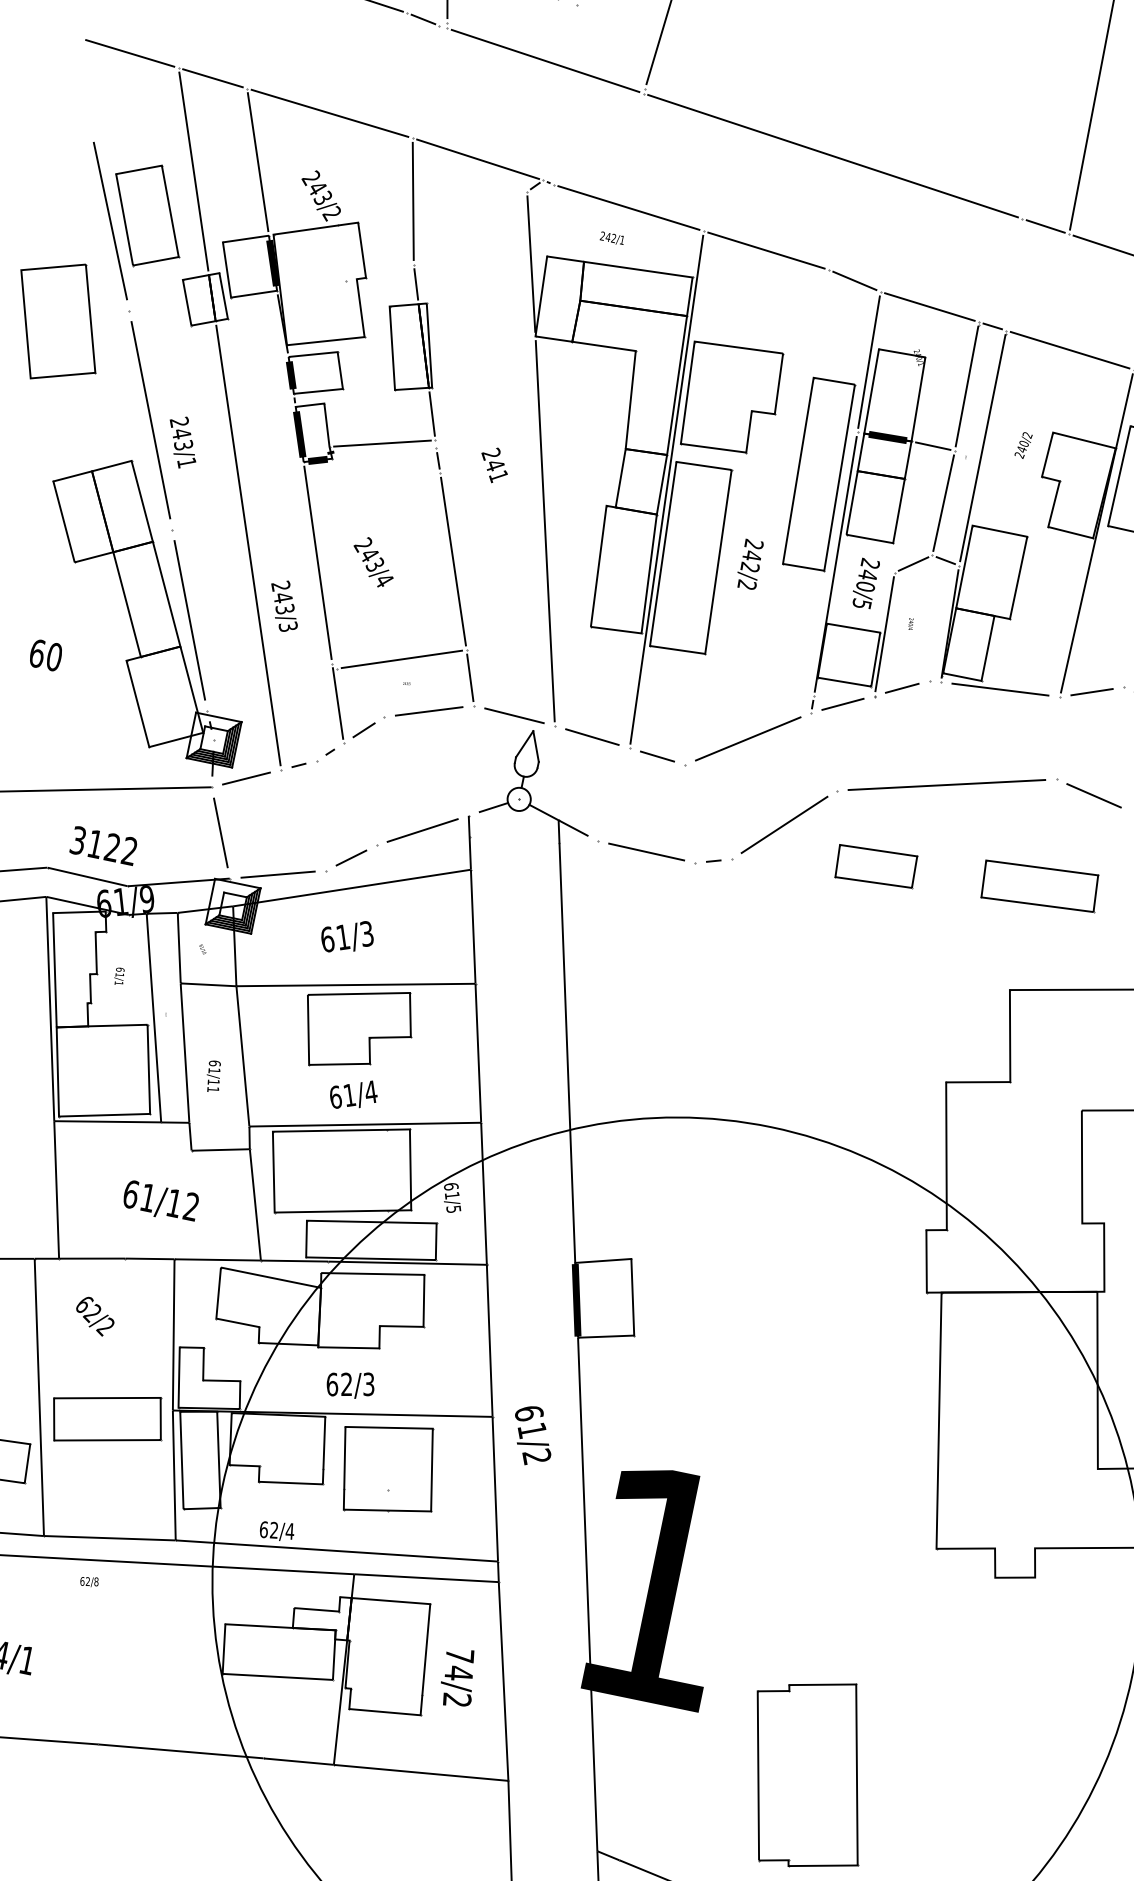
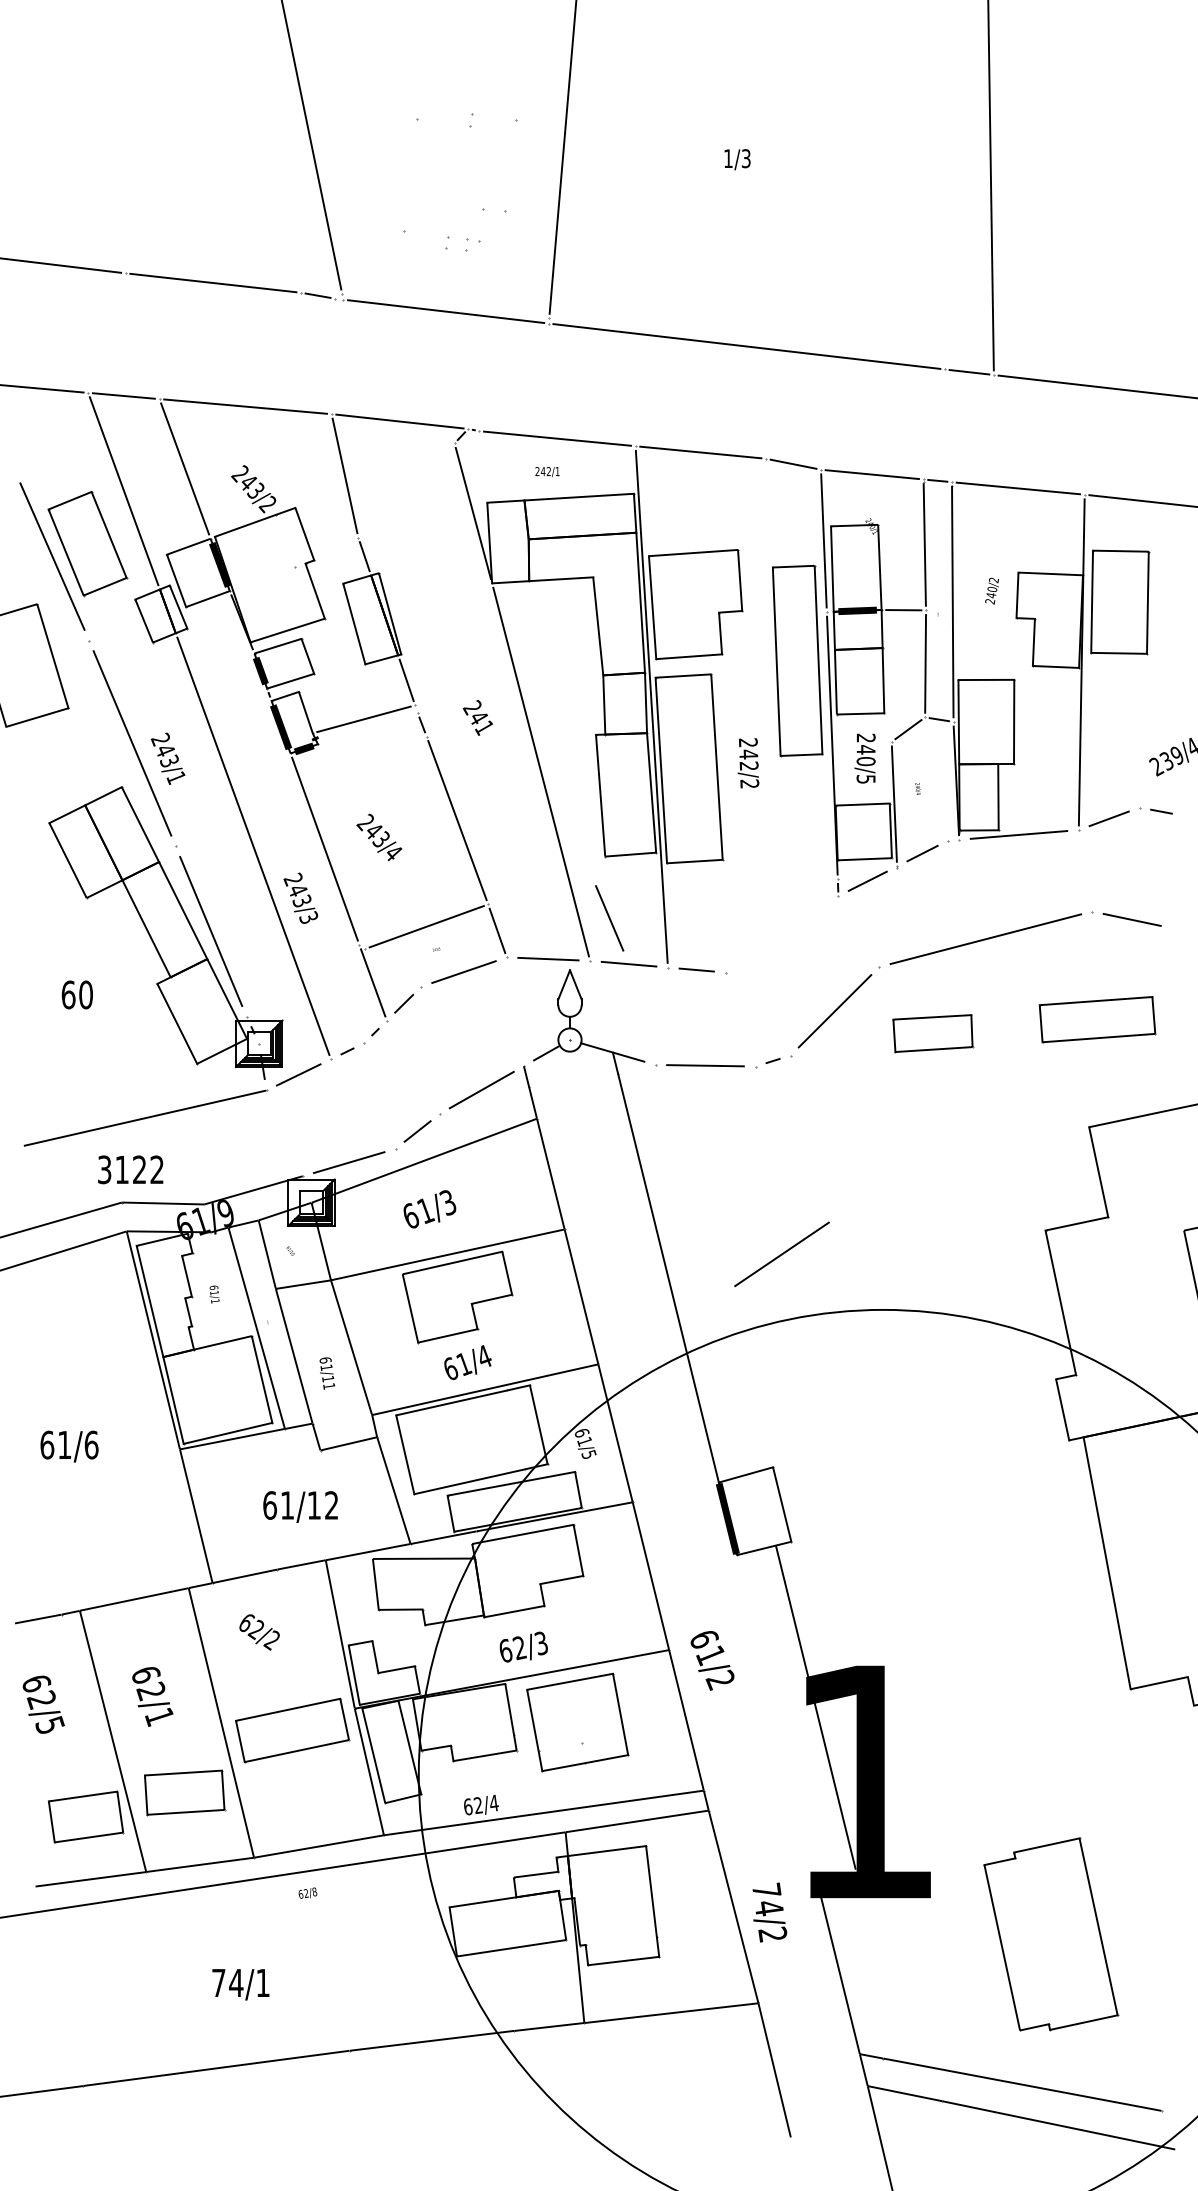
line: (747, 737) -> (781, 1253), moved
line: (220, 833) -> (609, 918), moved
text: (103, 845) -> (130, 1169), moved
line: (584, 1504) -> (815, 1707), moved
text: (458, 1677) -> (769, 1912), moved

